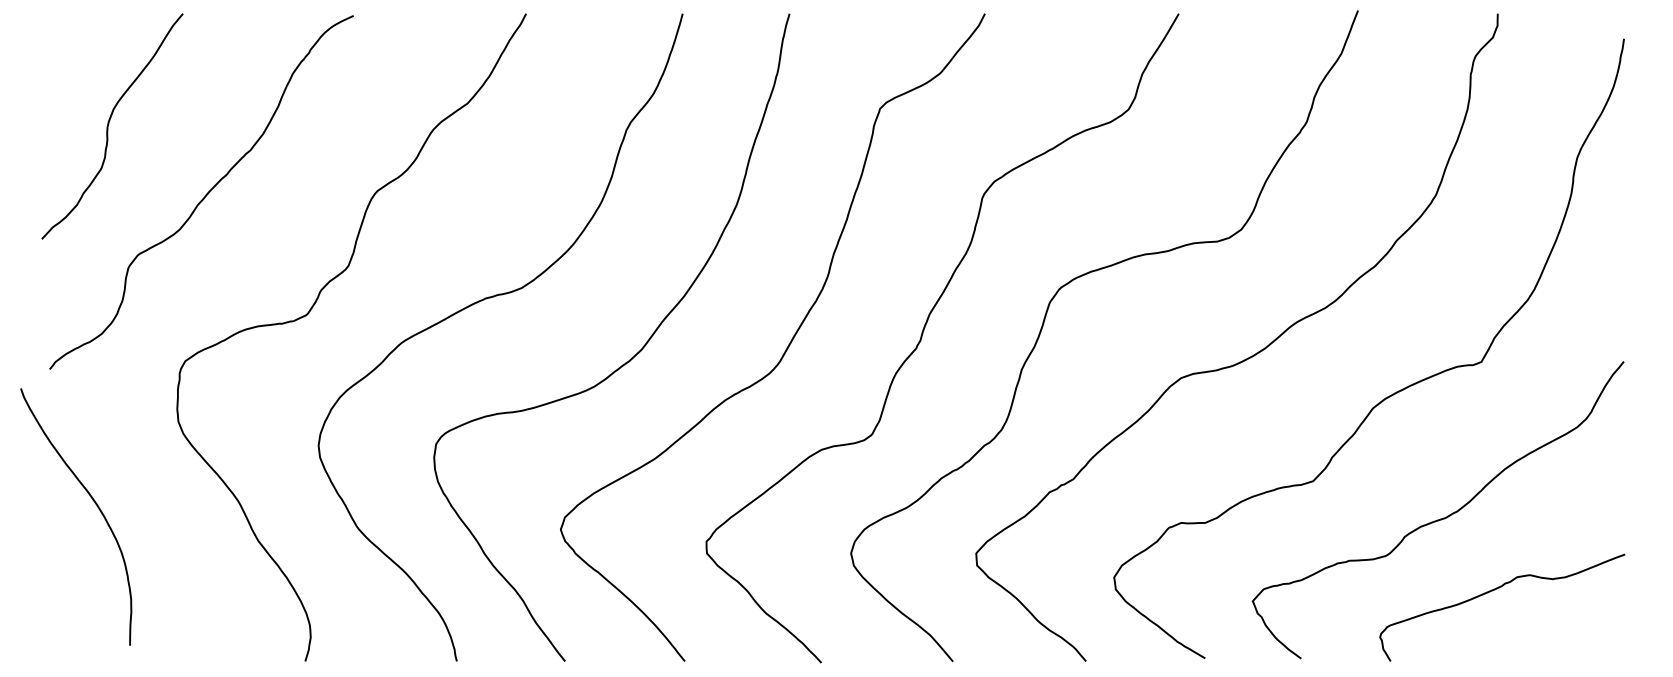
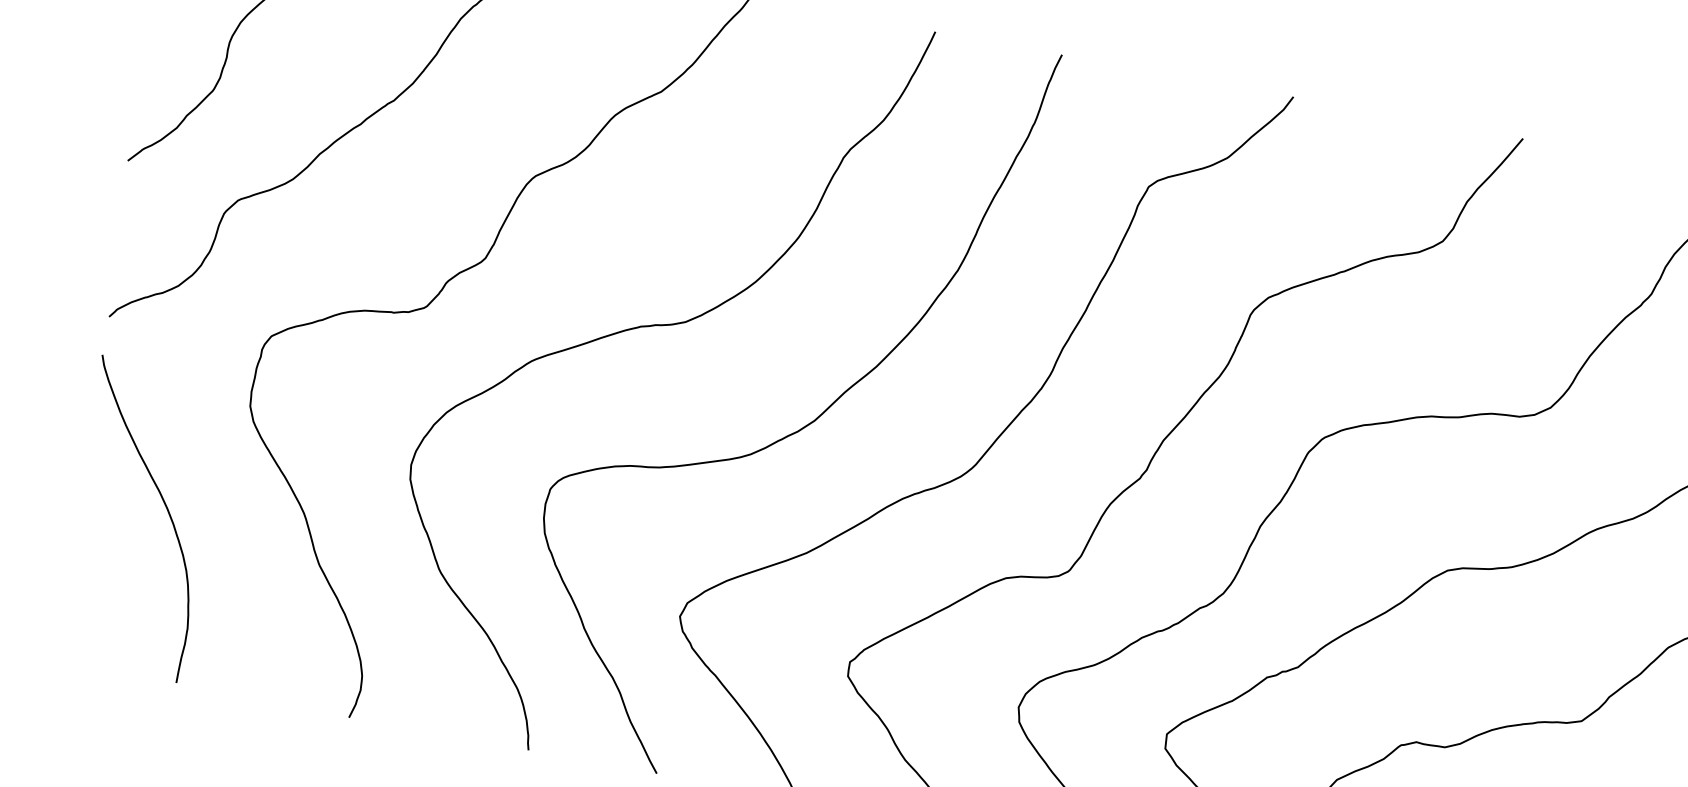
curve: (94, 503) -> (164, 506), moved

